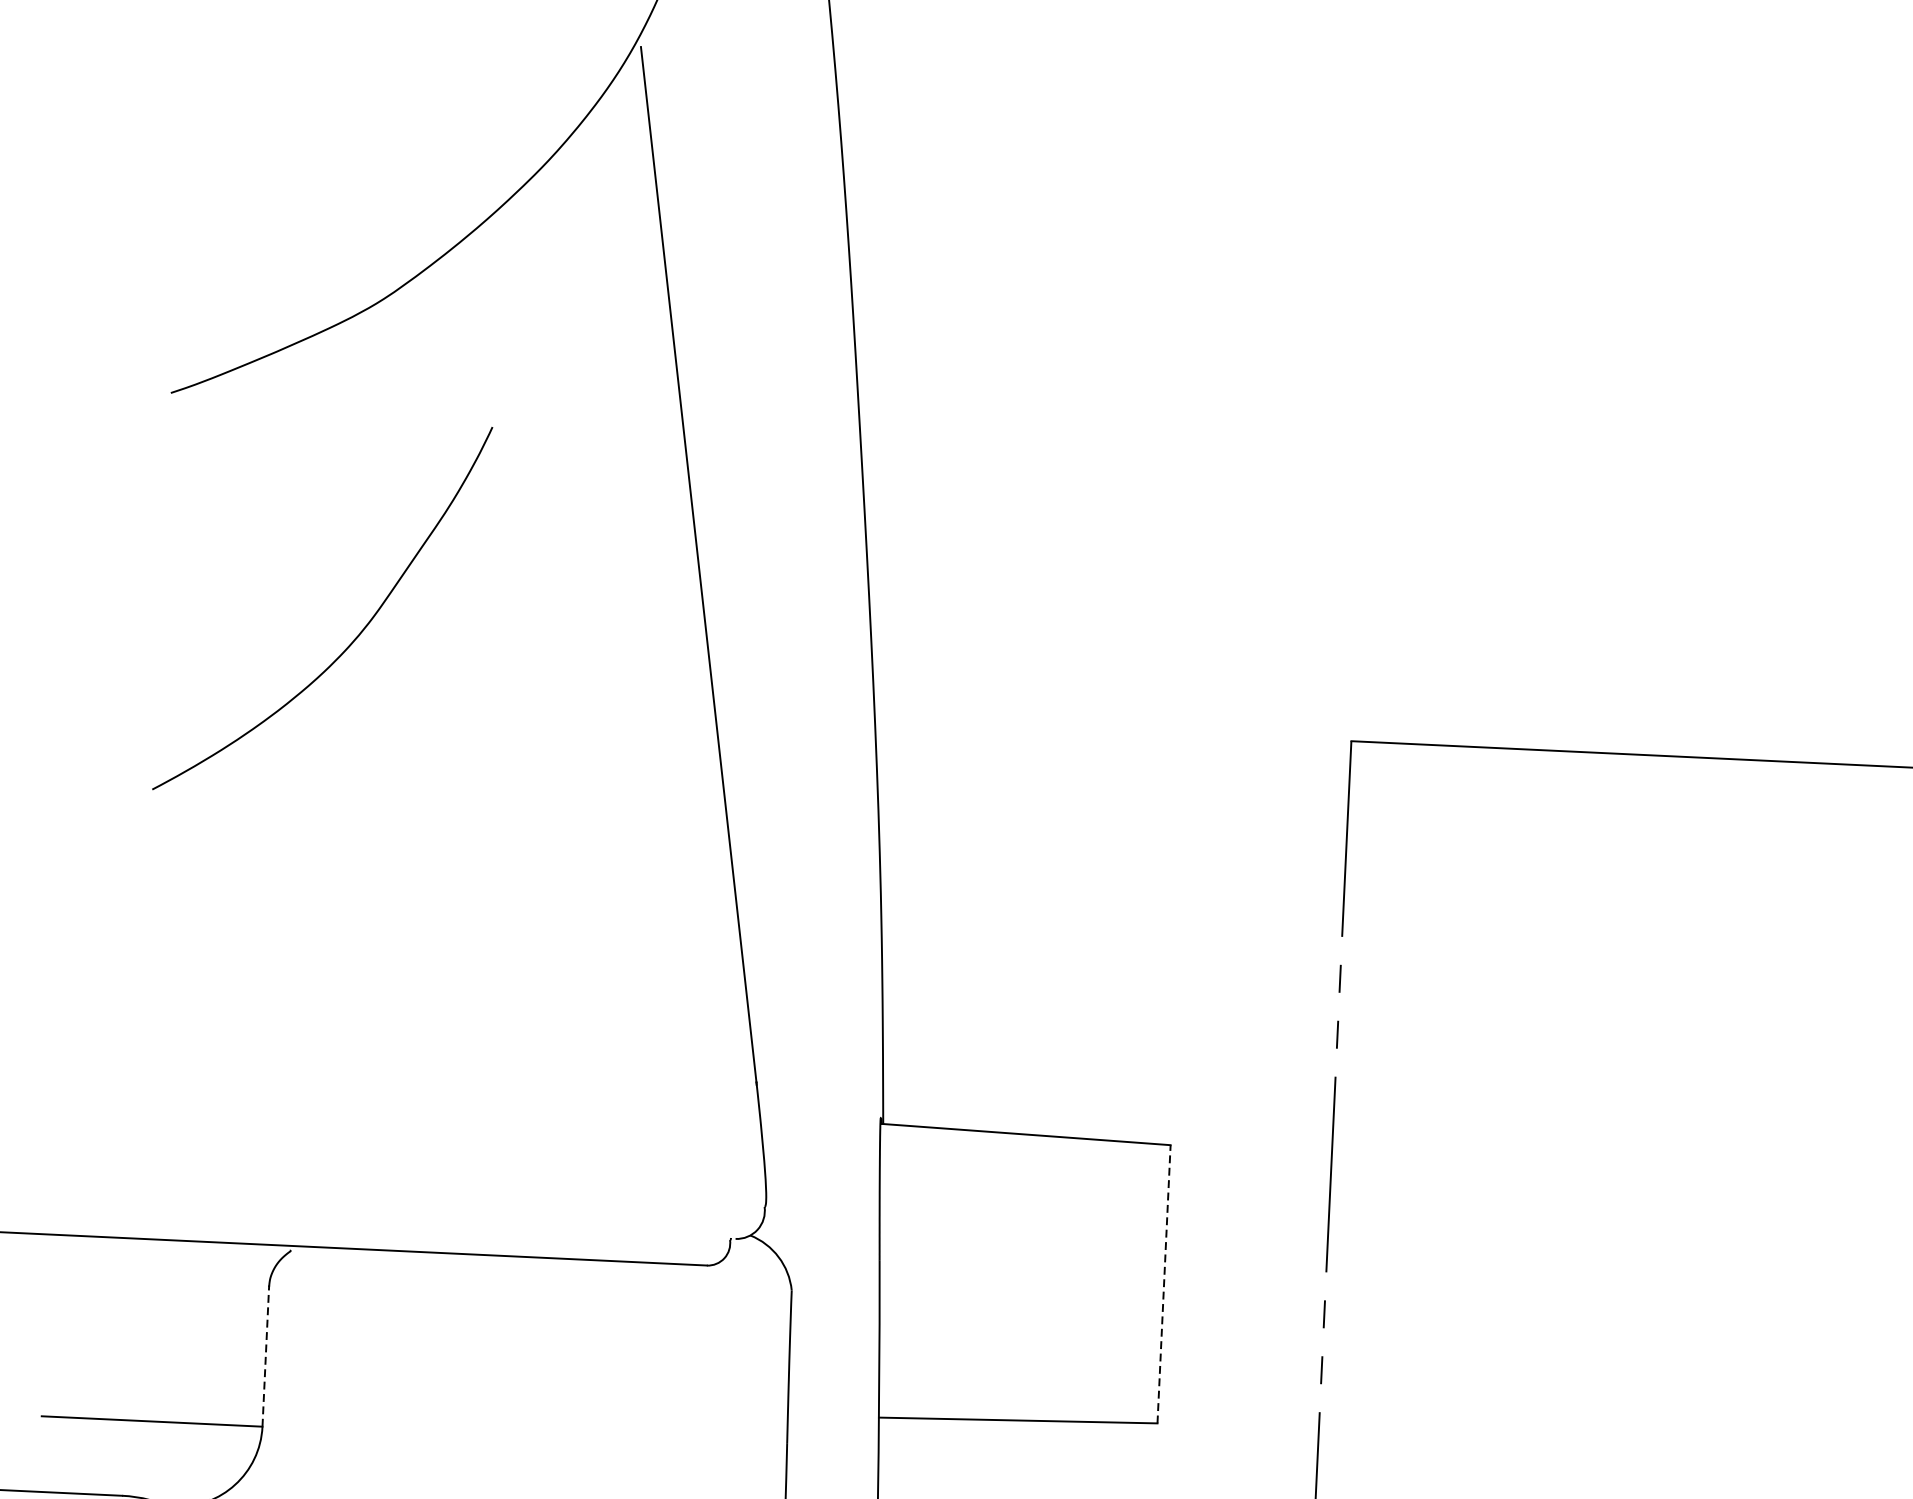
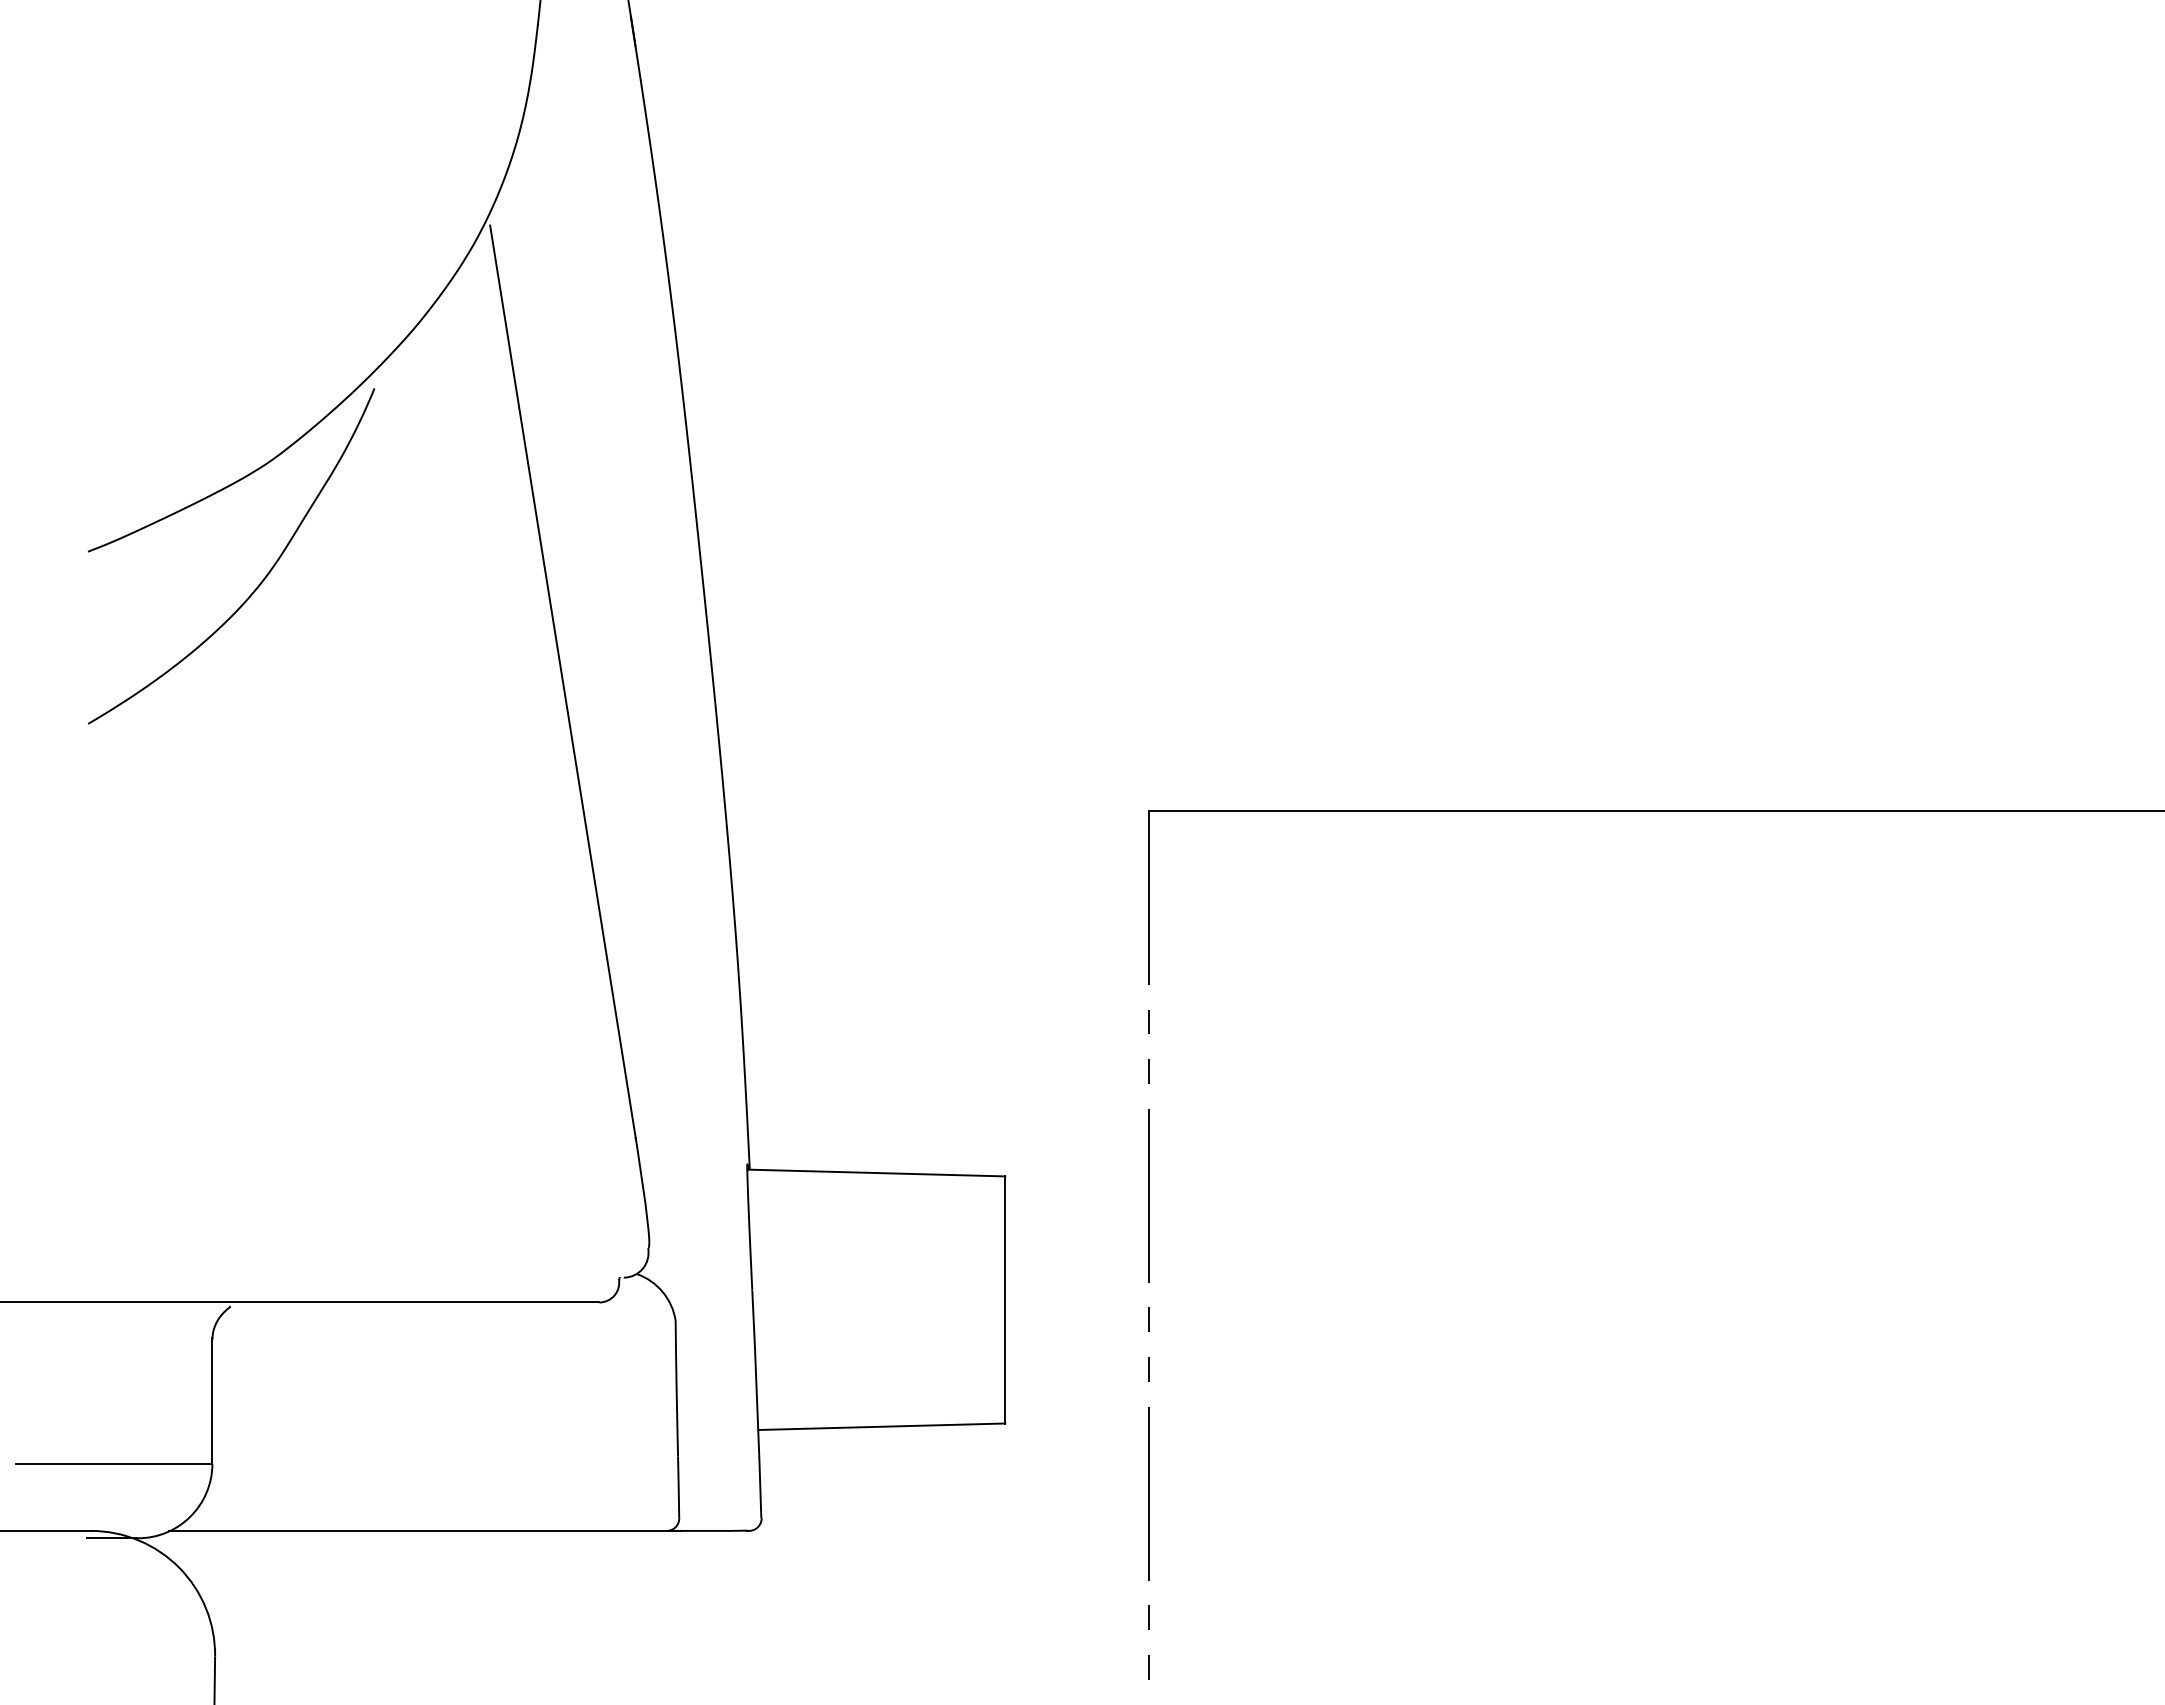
curve: (356, 636) -> (262, 579), moved
line: (1164, 1283) -> (1005, 1299), dashed -> solid
line: (265, 1356) -> (212, 1401), dashed -> solid

